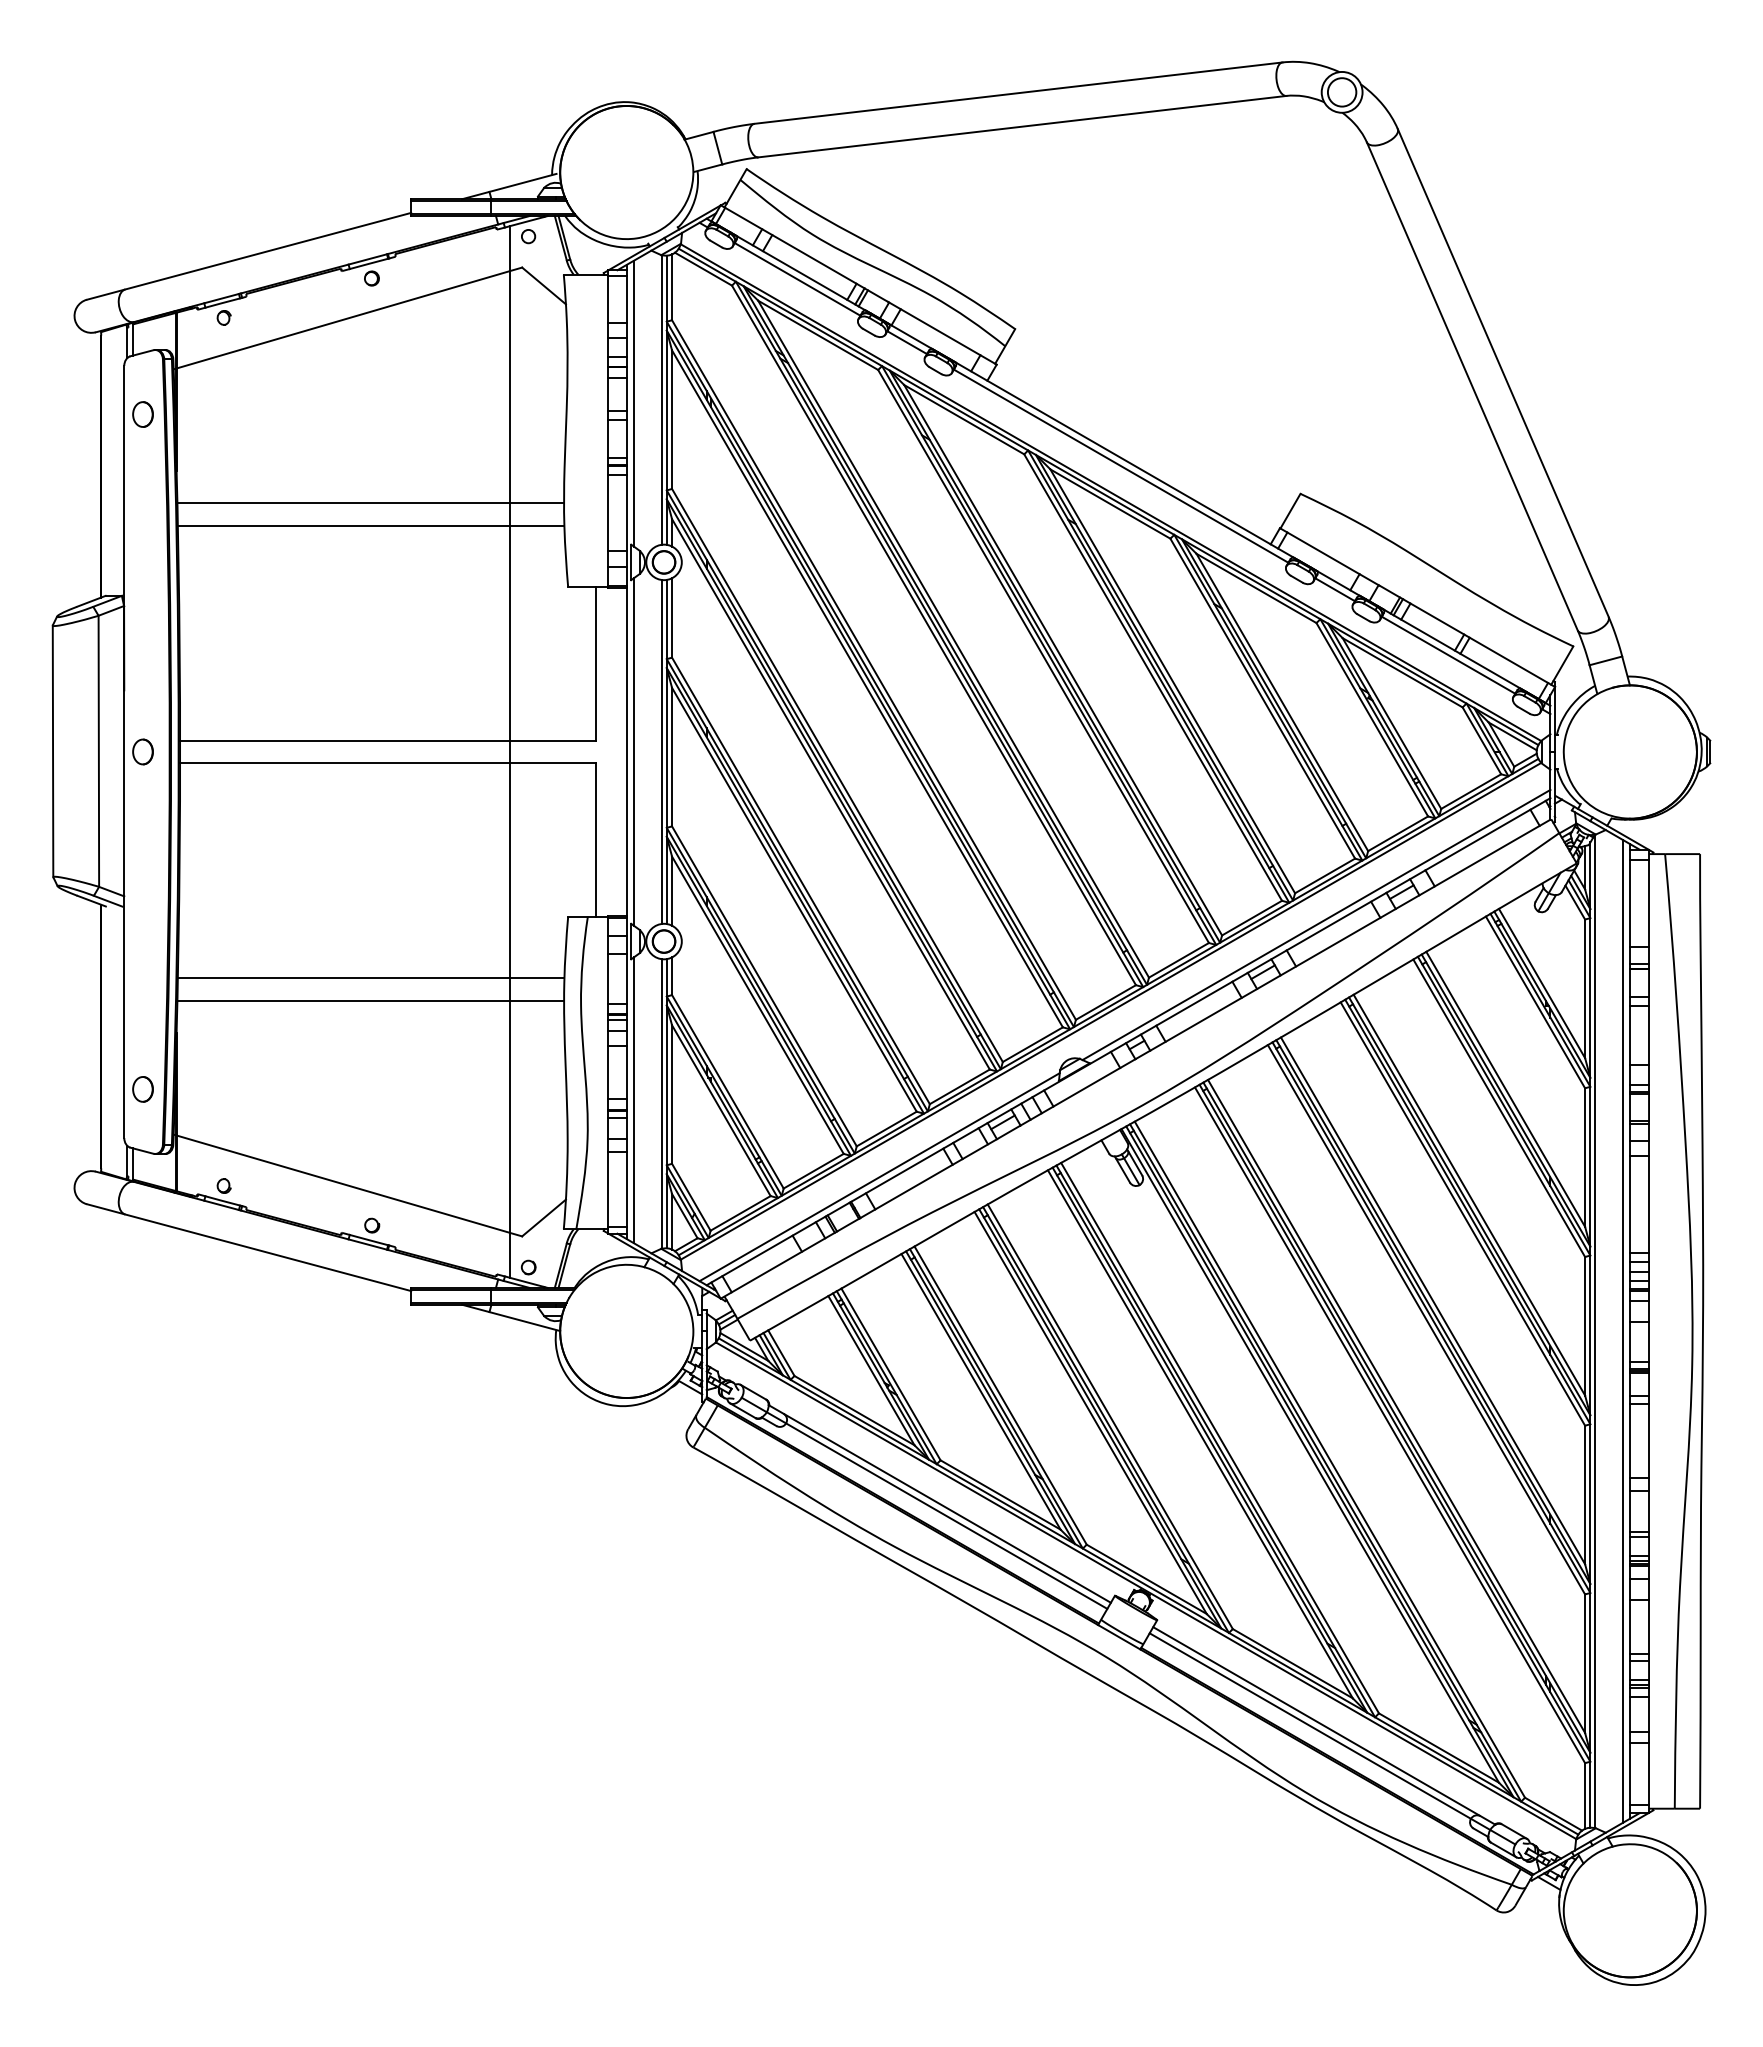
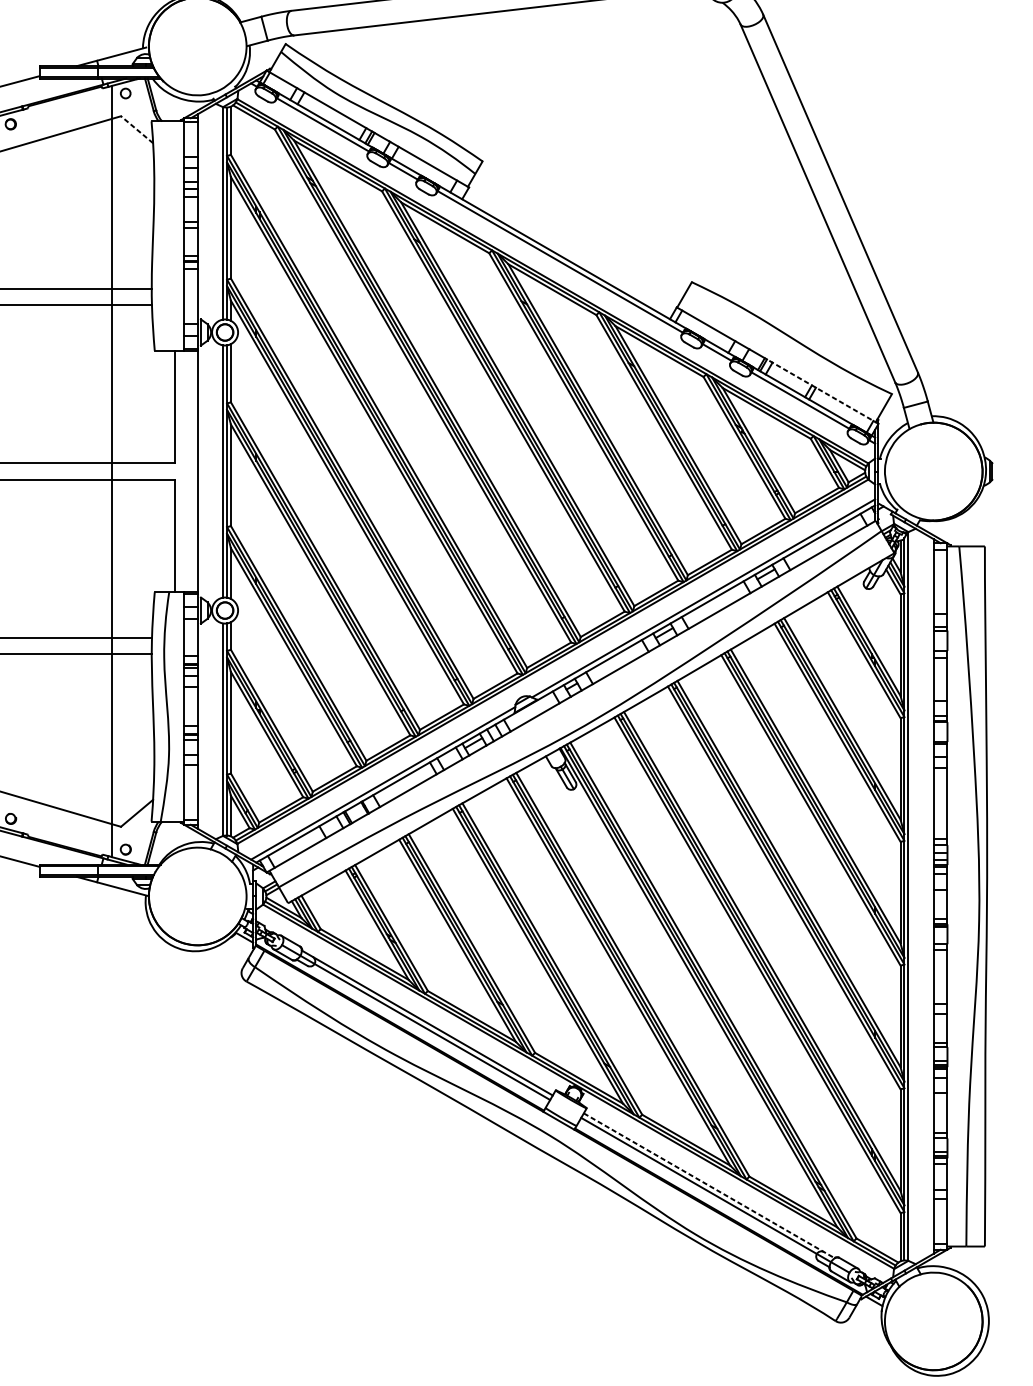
line: (544, 285) -> (137, 129), solid -> dashed
line: (633, 403) -> (202, 215), removed
line: (1479, 643) -> (823, 391), solid -> dashed
line: (633, 751) -> (202, 471), removed
line: (633, 1100) -> (202, 727), removed
line: (1623, 1331) -> (928, 896), removed
line: (1324, 1725) -> (709, 1185), solid -> dashed

